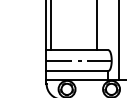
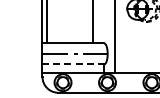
line: (77, 71) -> (73, 64), solid -> dashed

